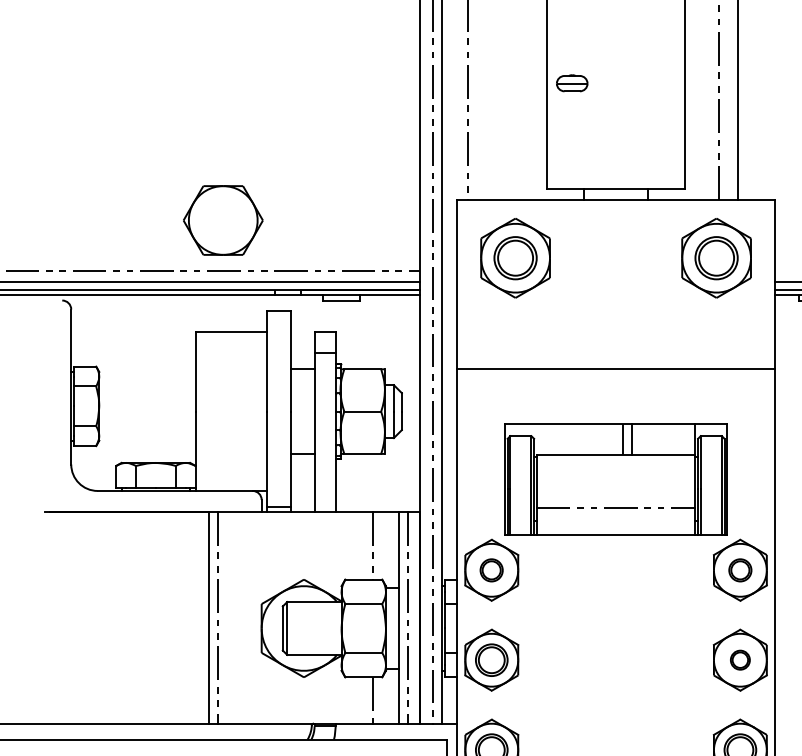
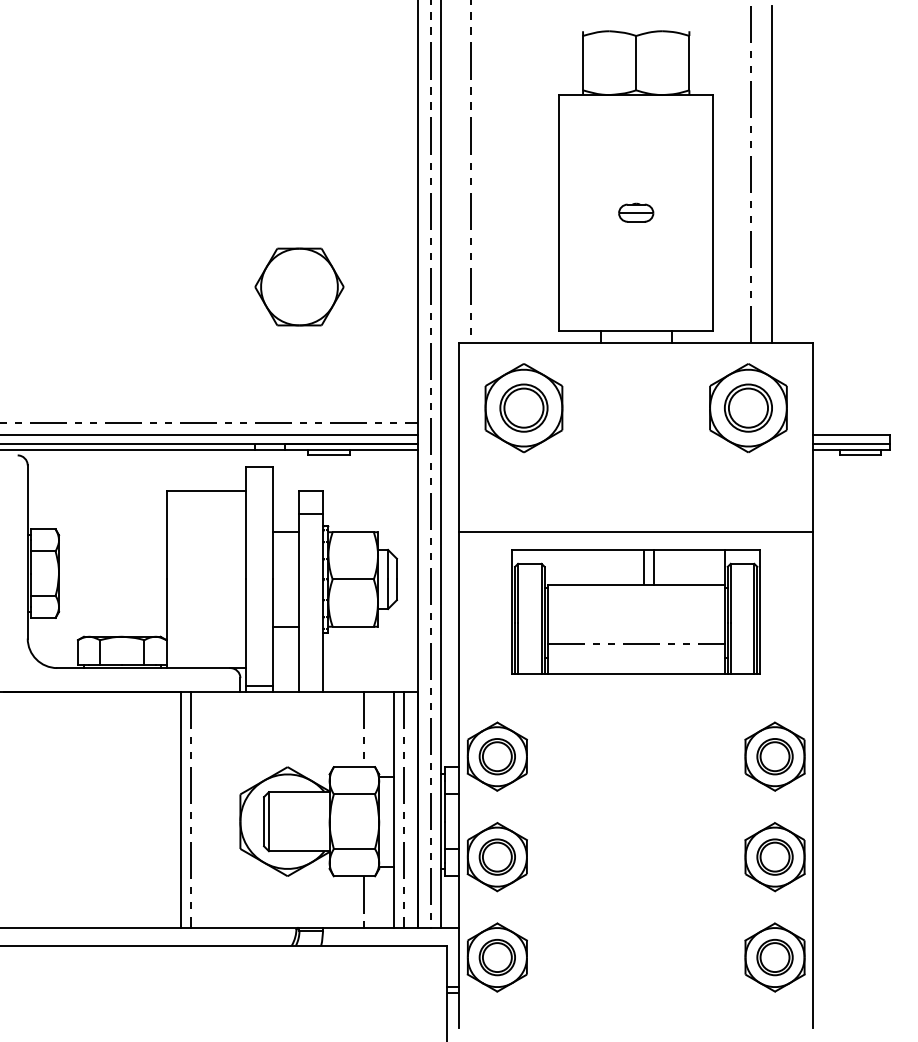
part: (572, 83) -> (636, 212), moved
part: (223, 220) -> (299, 286), moved
part: (615, 478) -> (635, 611), moved
part: (490, 570) -> (496, 756), size x1.43
part: (739, 570) -> (774, 756), size x1.43
part: (739, 659) -> (774, 856), size x1.67

